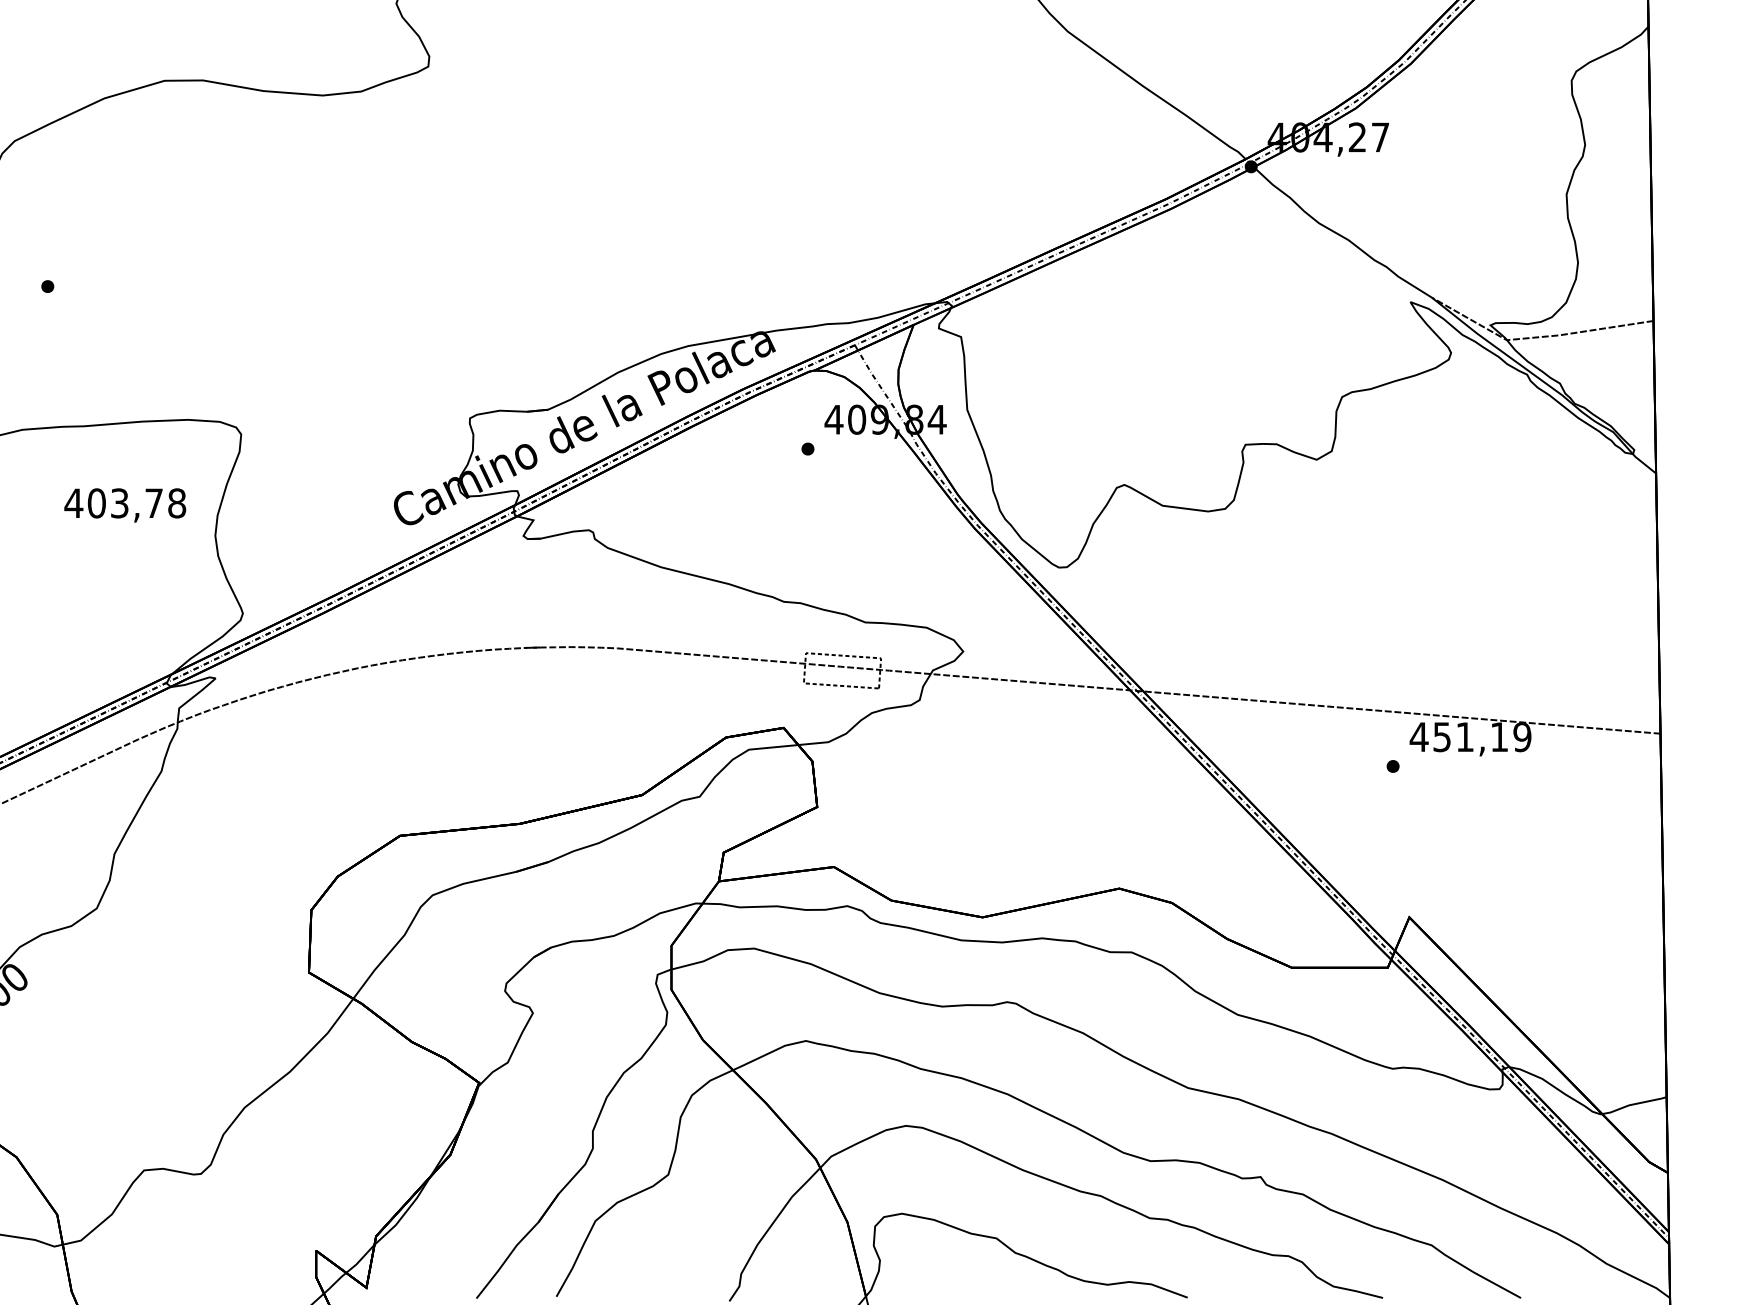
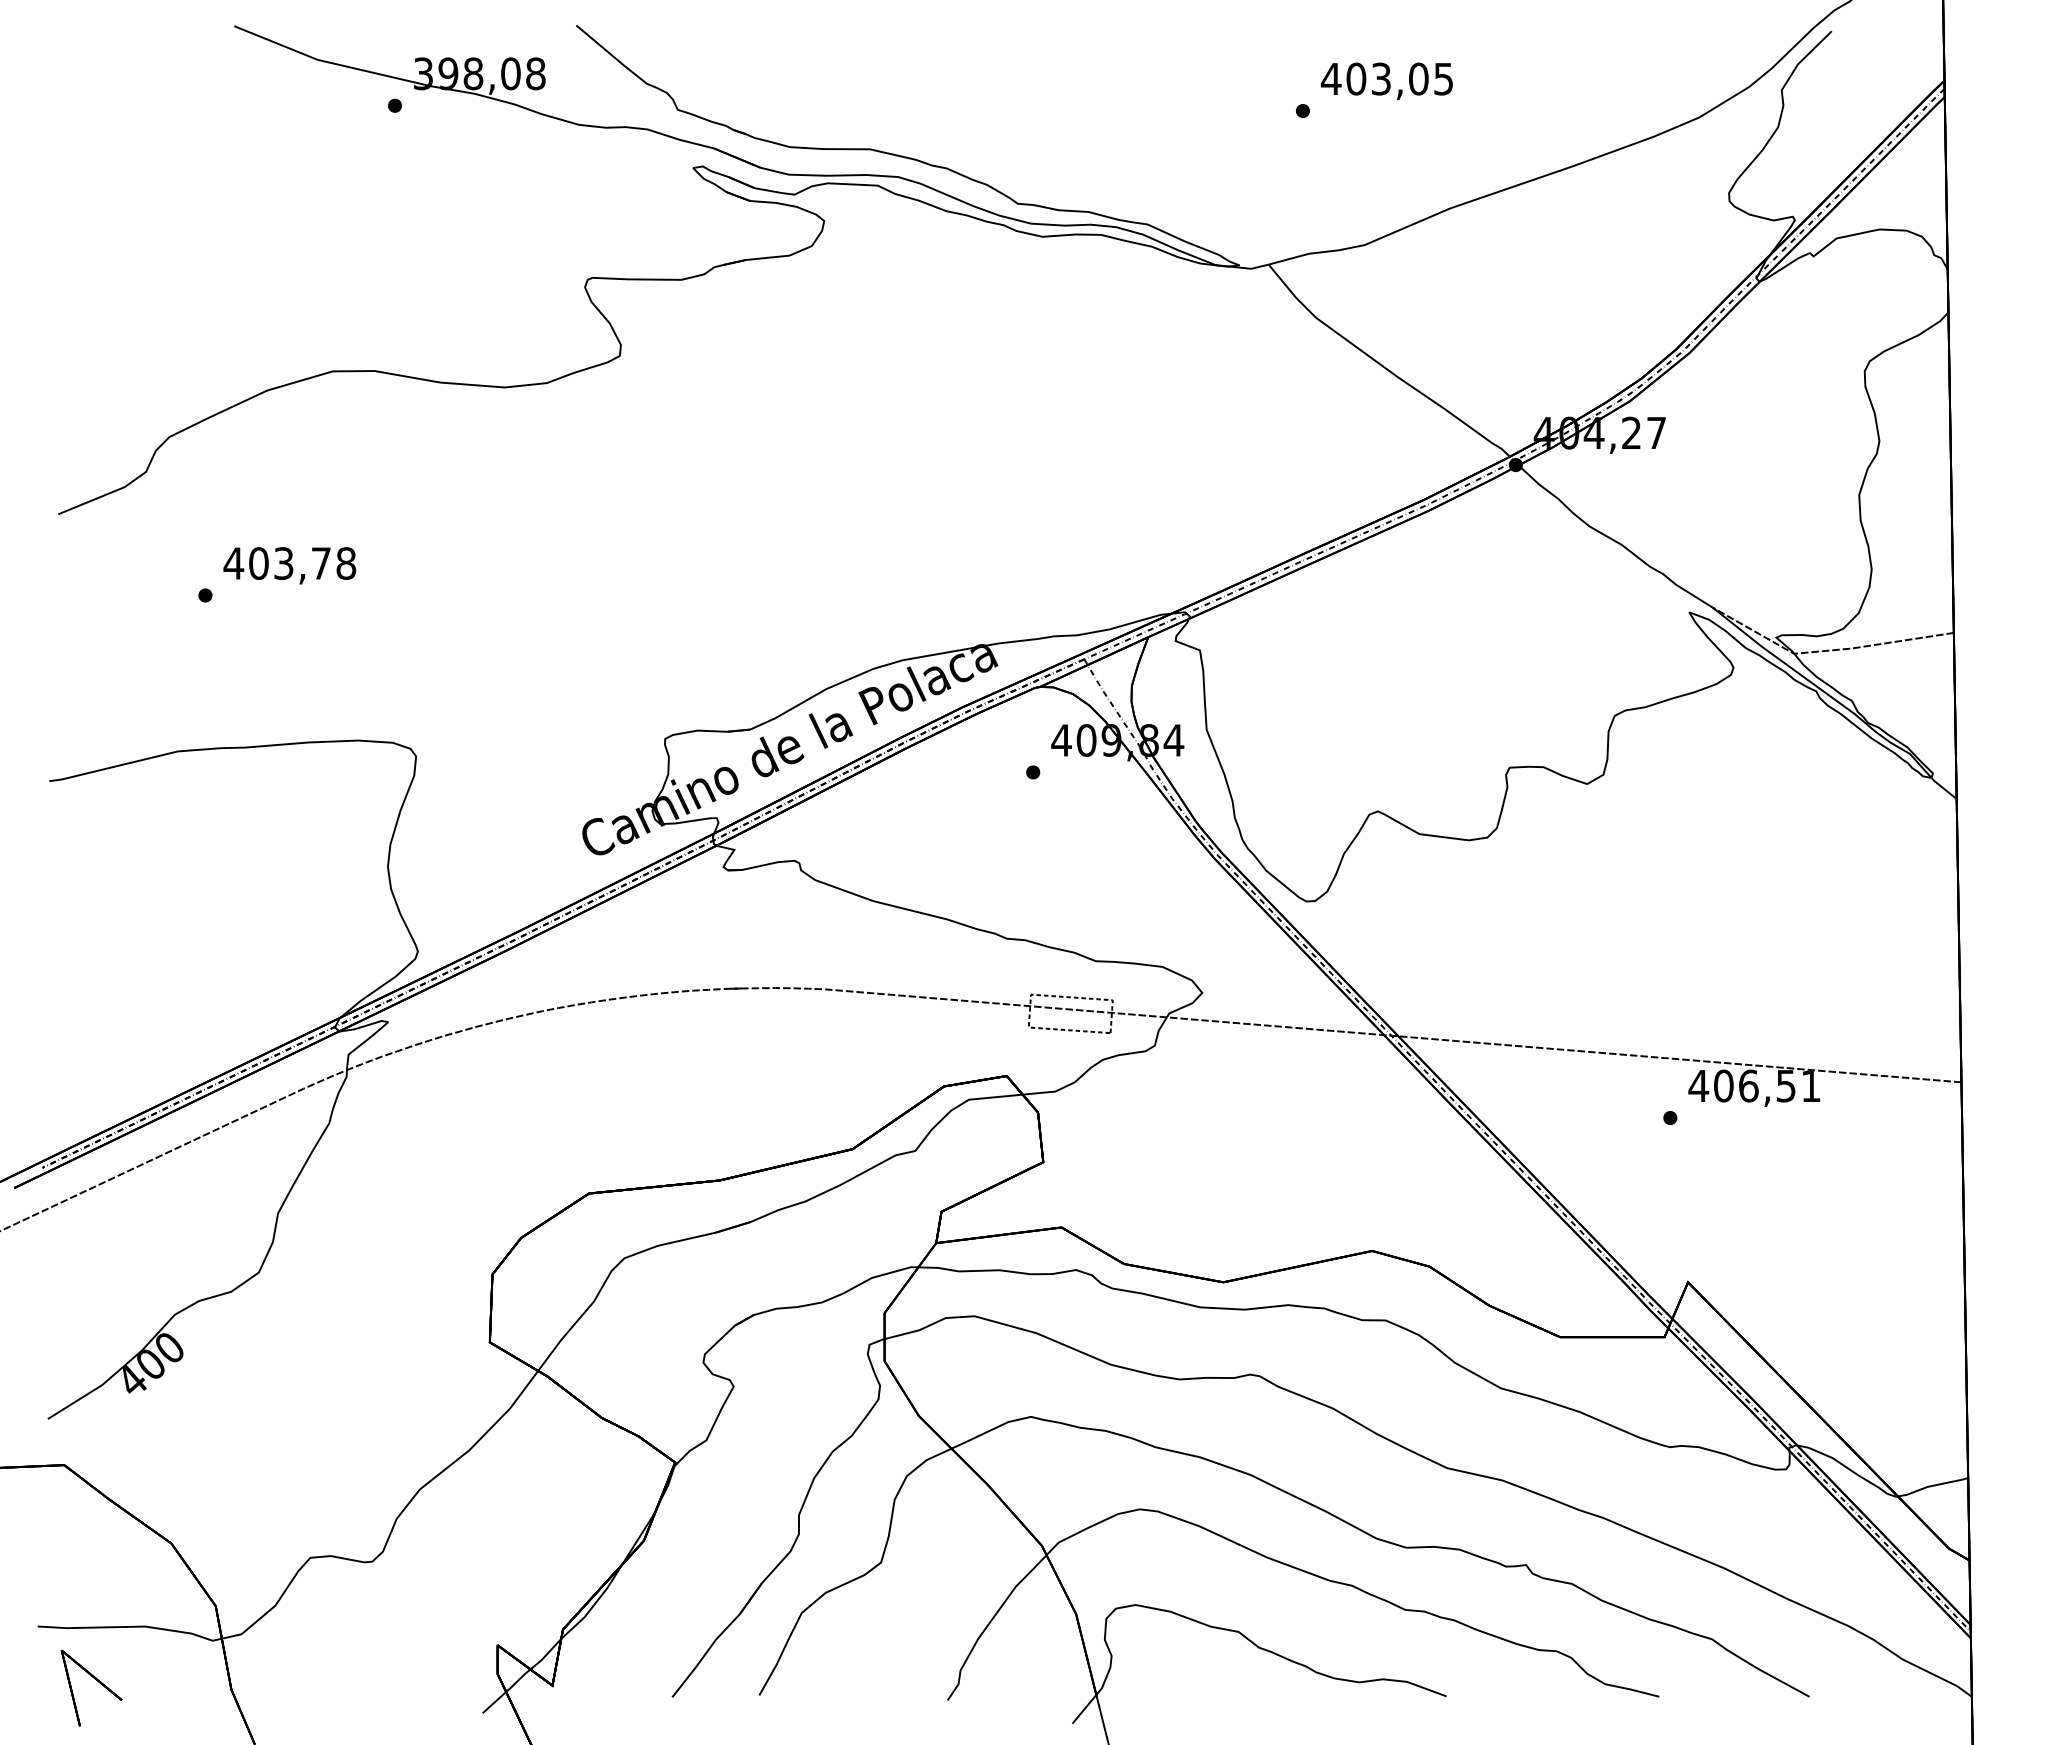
text: (124, 505) -> (289, 565), moved
text: (1482, 736) -> (1767, 1085), 451,19 -> 406,51

